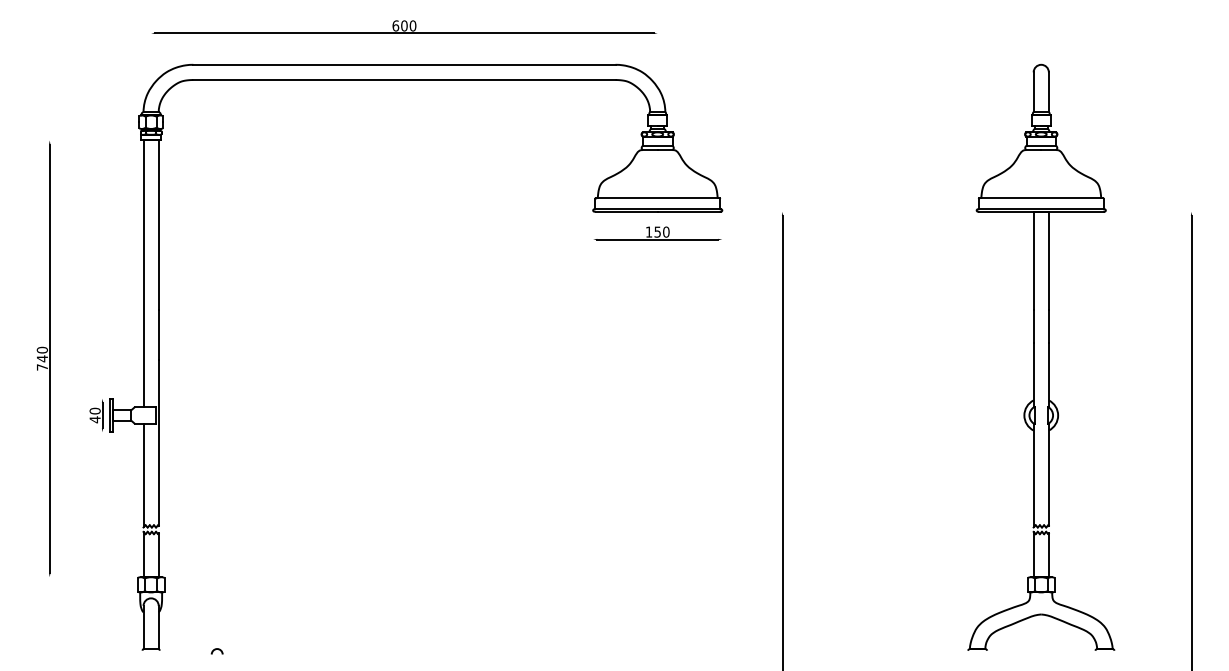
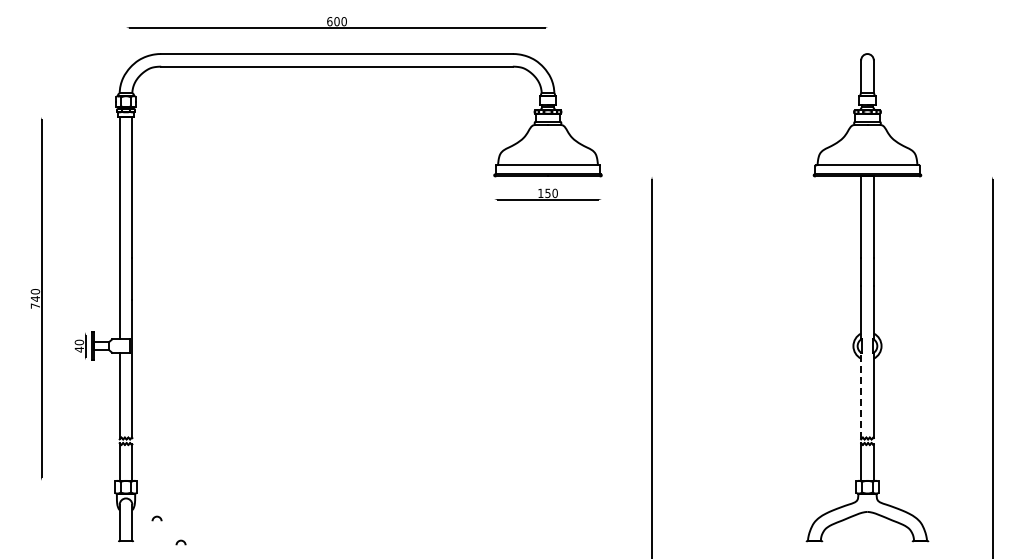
line: (1034, 474) -> (861, 395), solid -> dashed
arc: (187, 621) -> (156, 517), added

